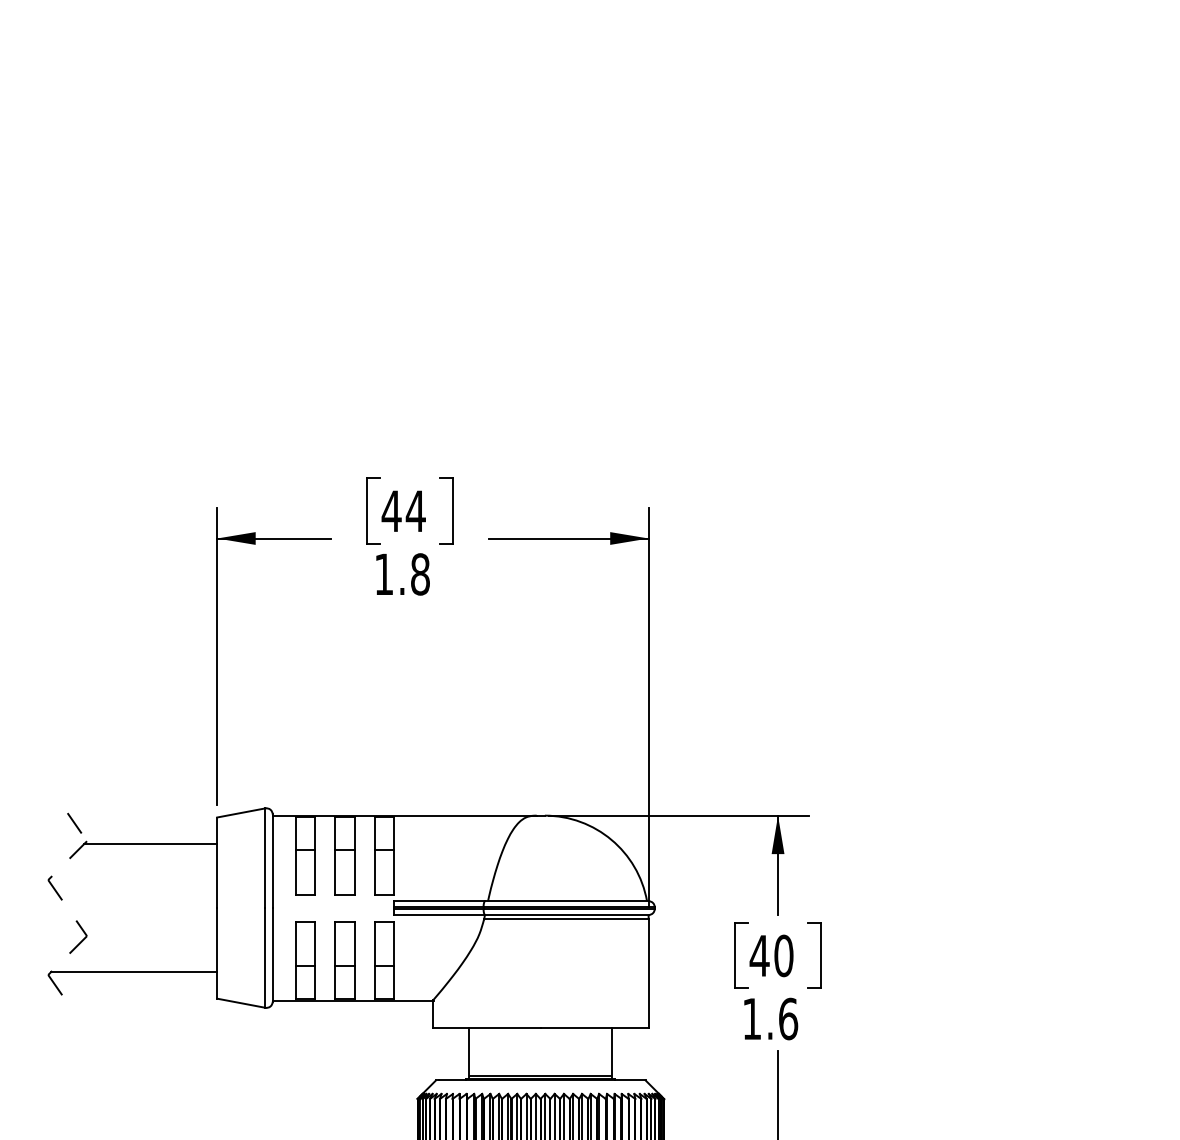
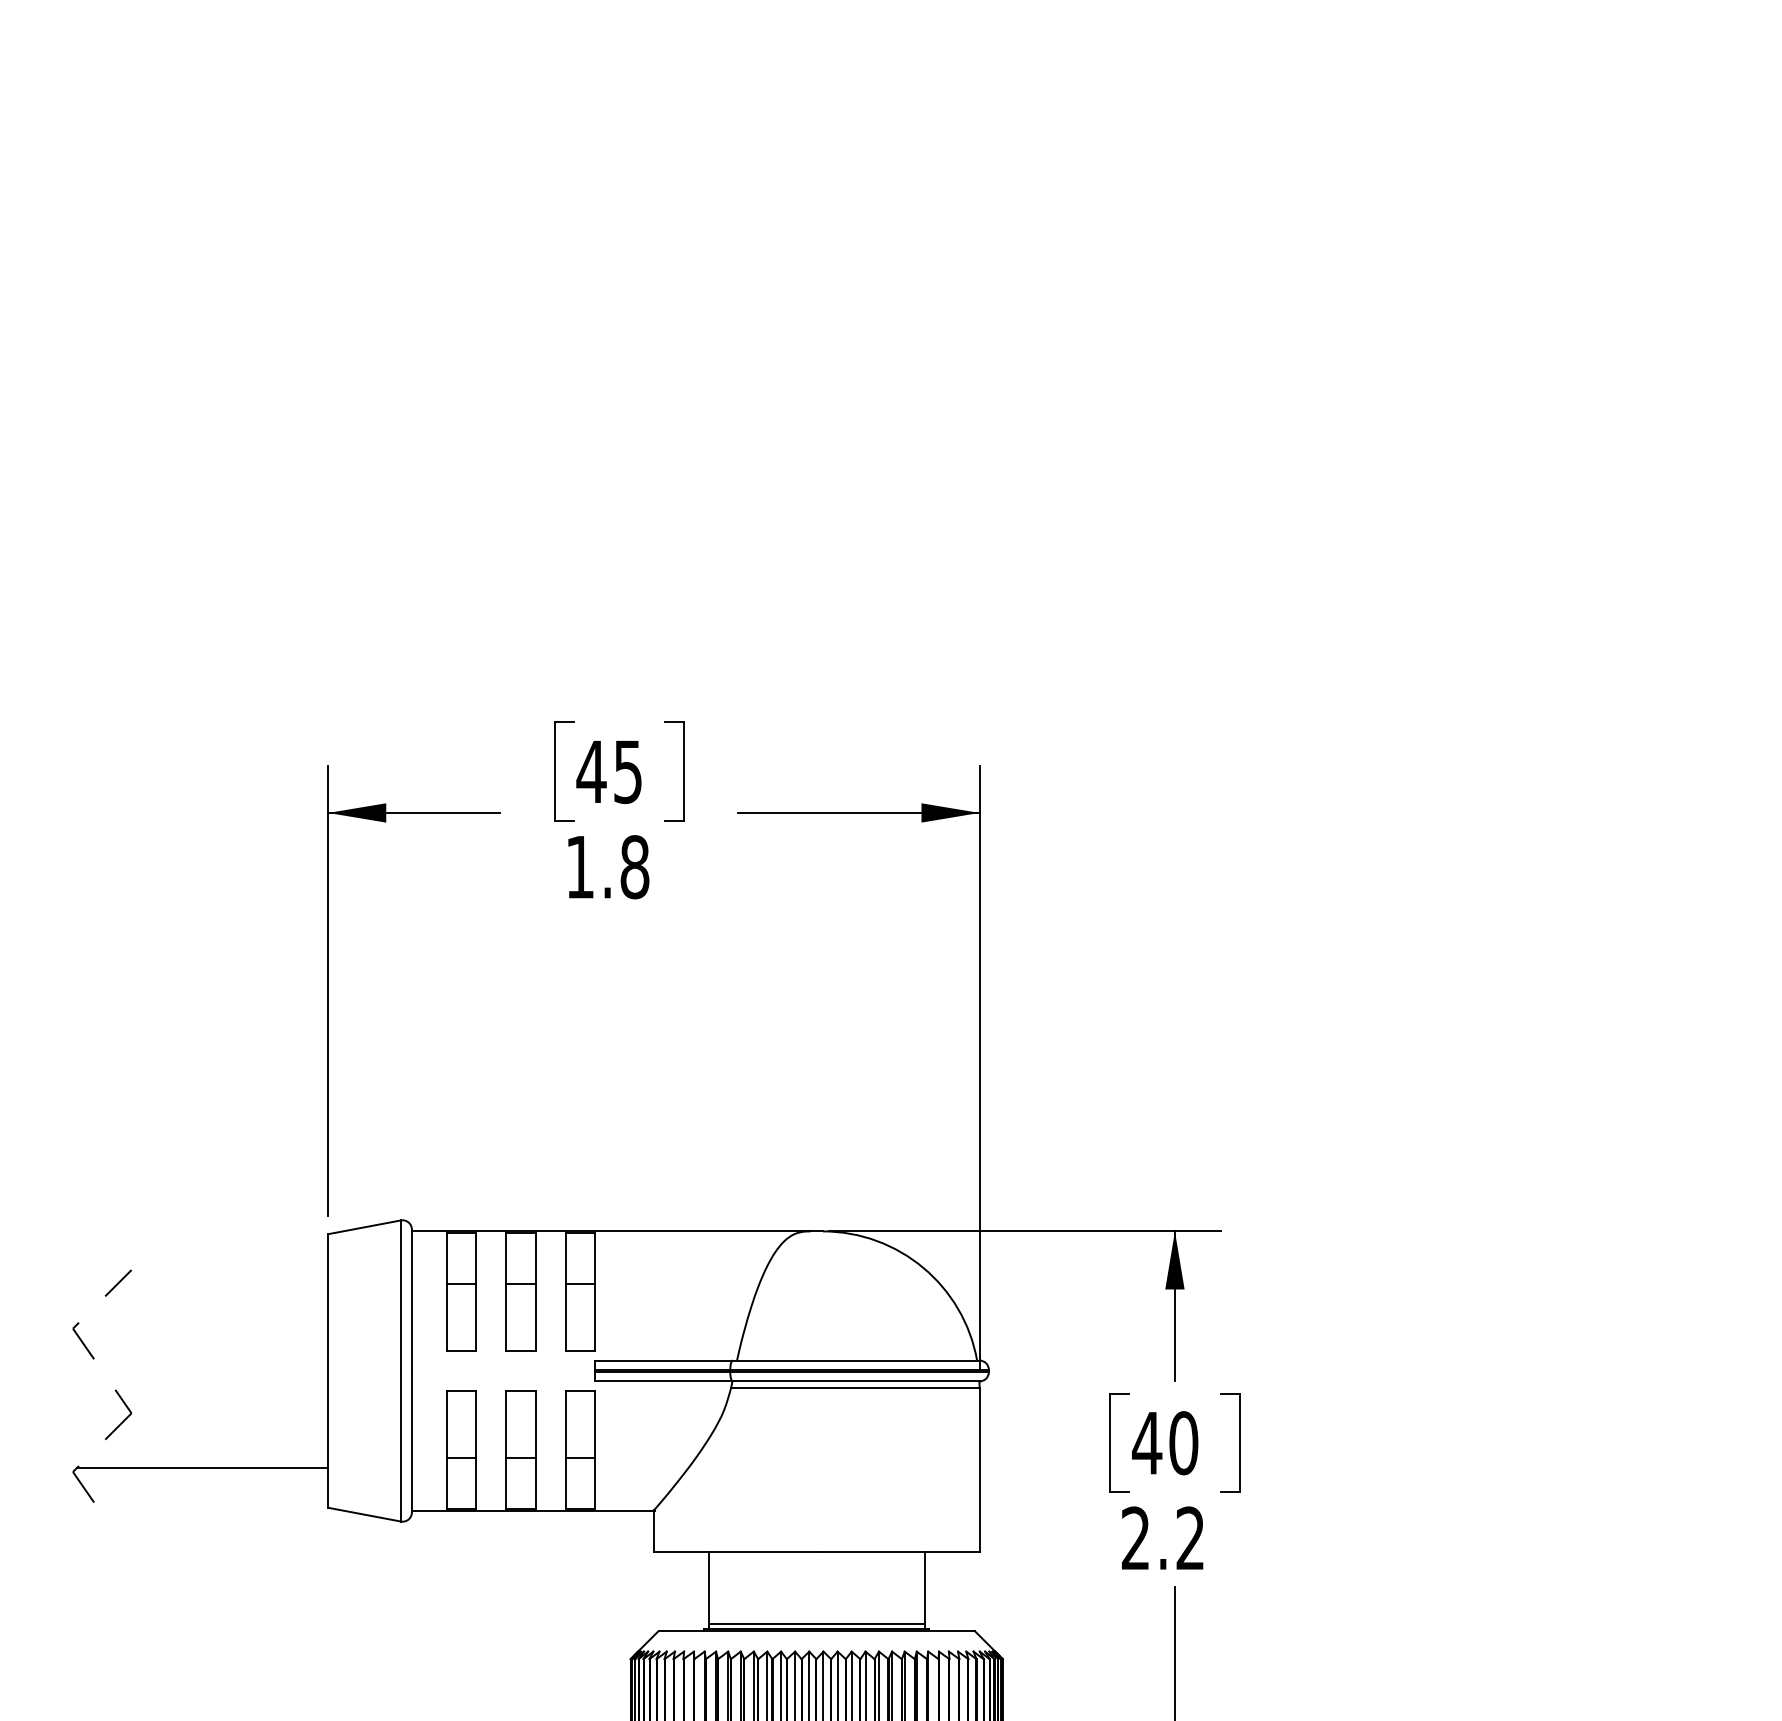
text: (415, 511) -> (627, 772), 44 -> 45
line: (74, 822) -> (112, 1241), removed
line: (150, 844) -> (227, 1274), removed
text: (770, 1018) -> (1163, 1537), 1.6 -> 2.2

